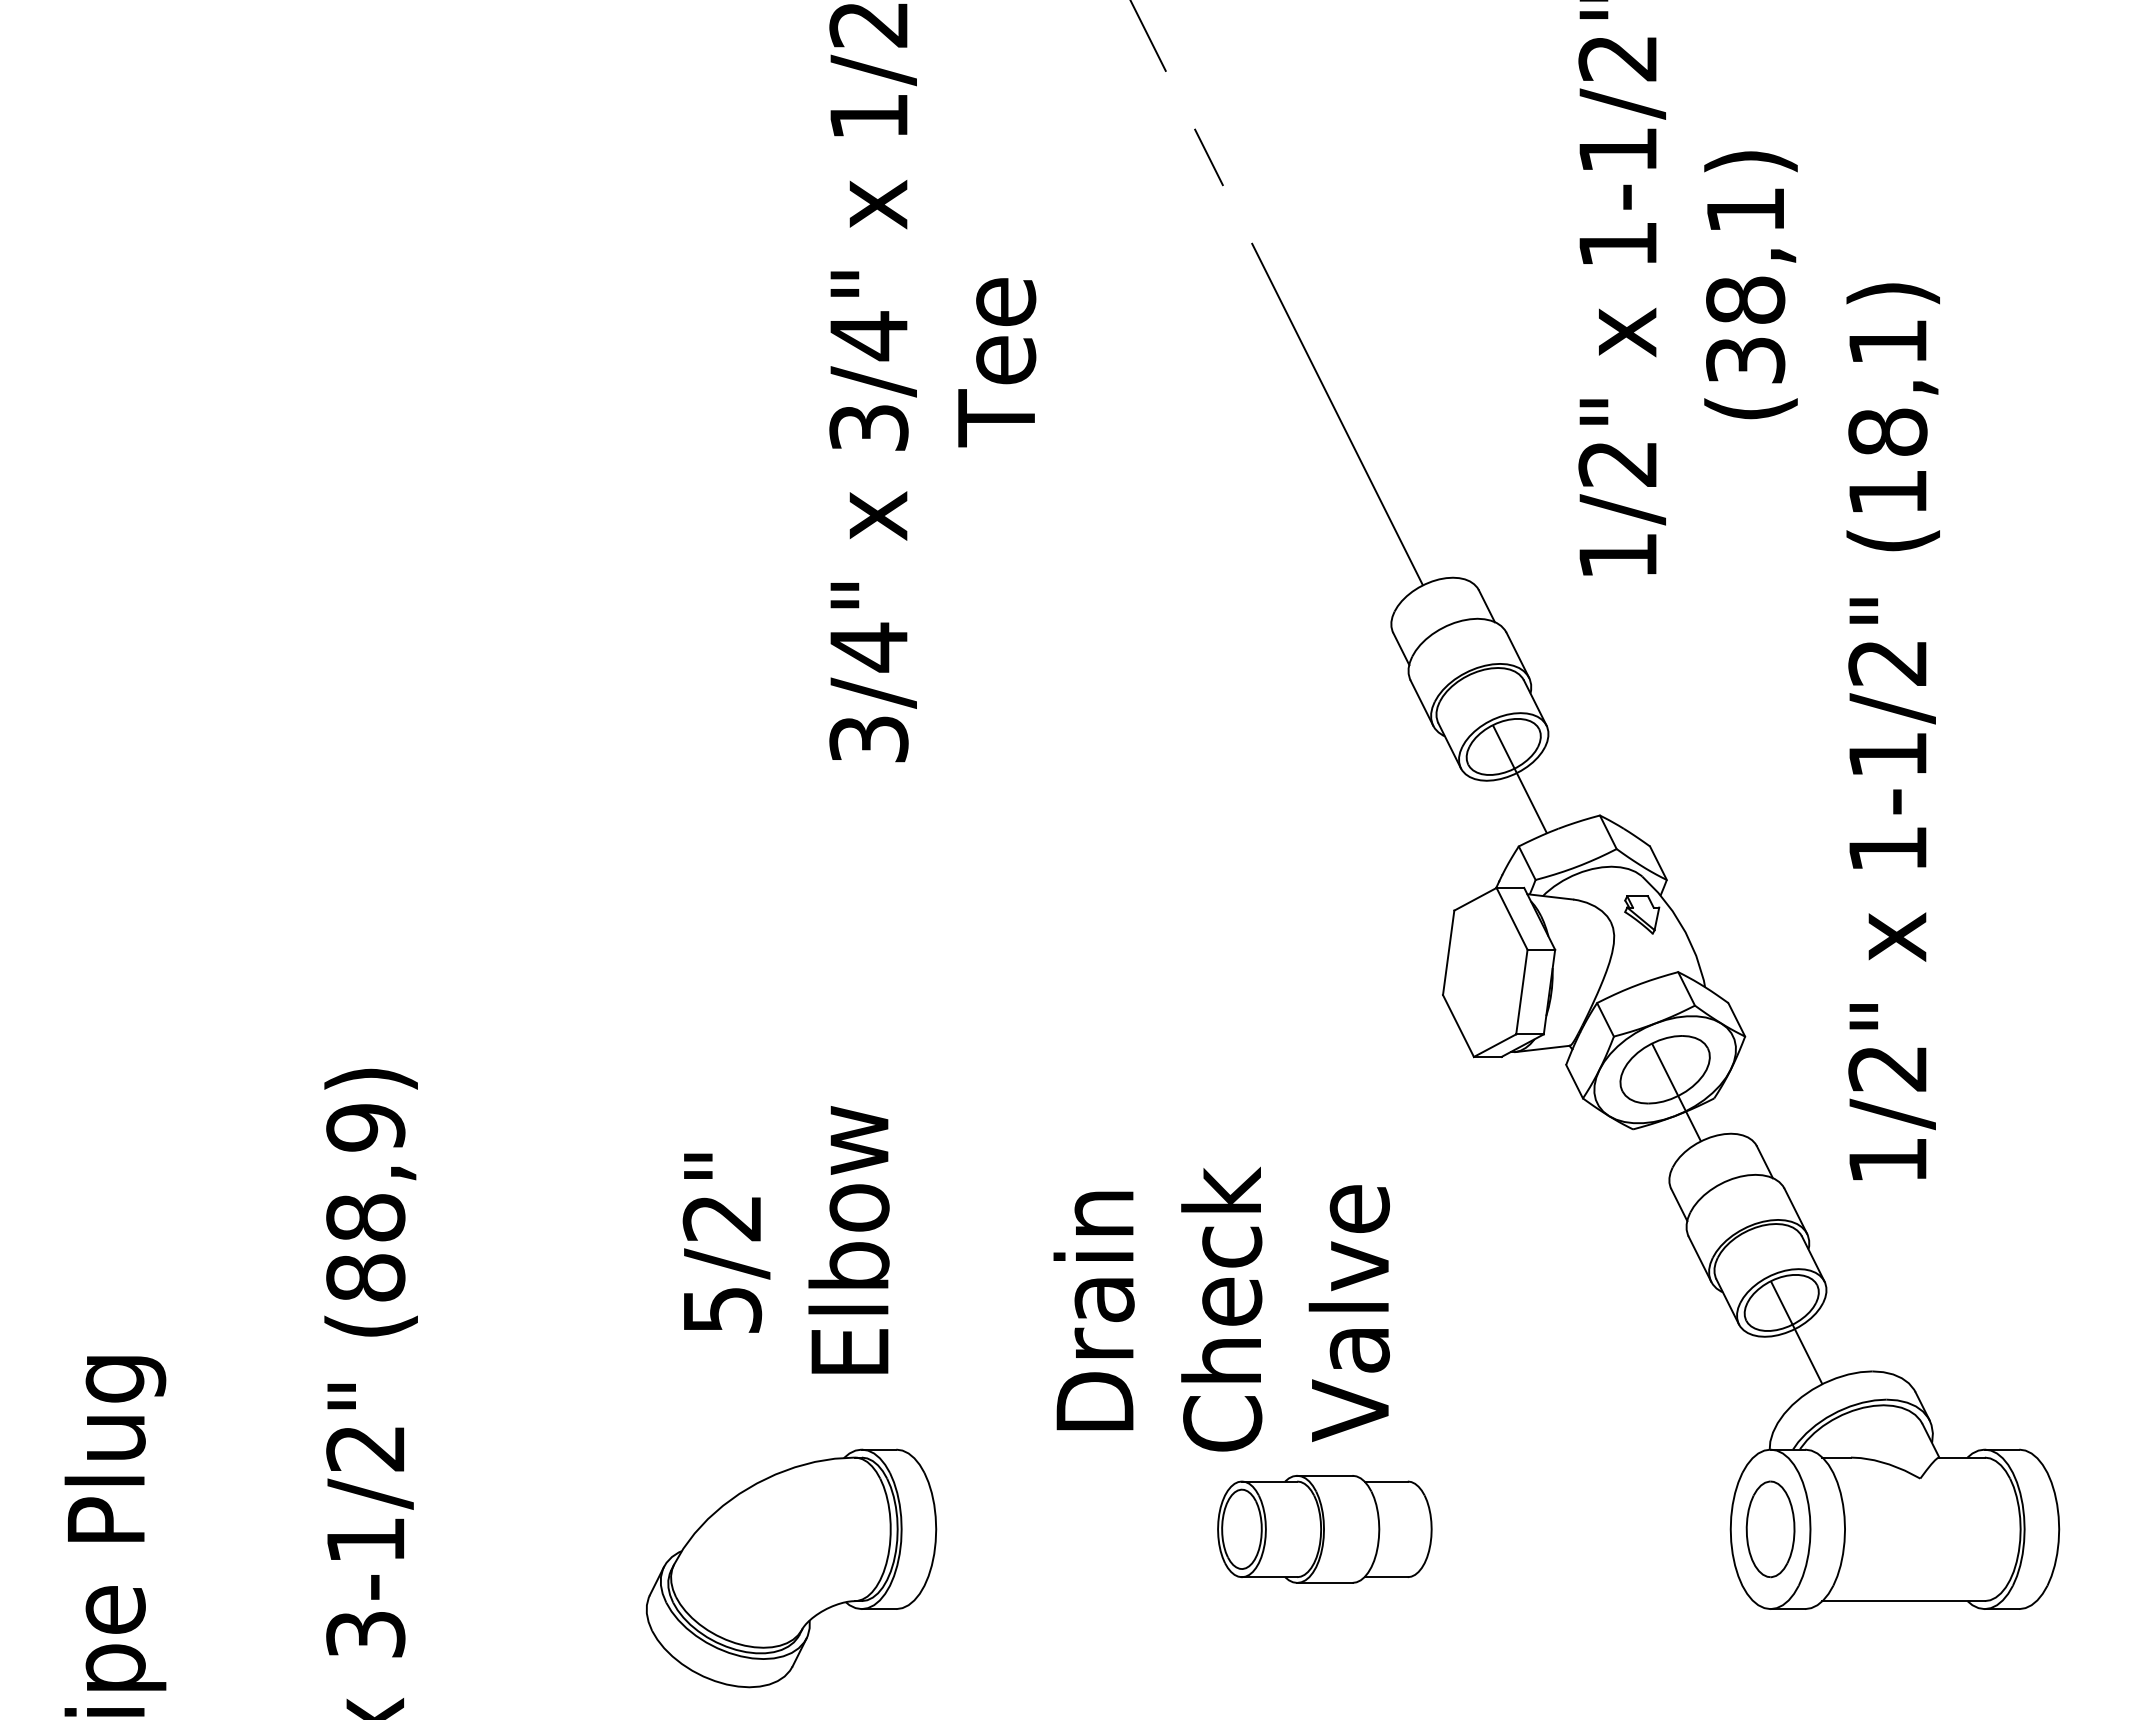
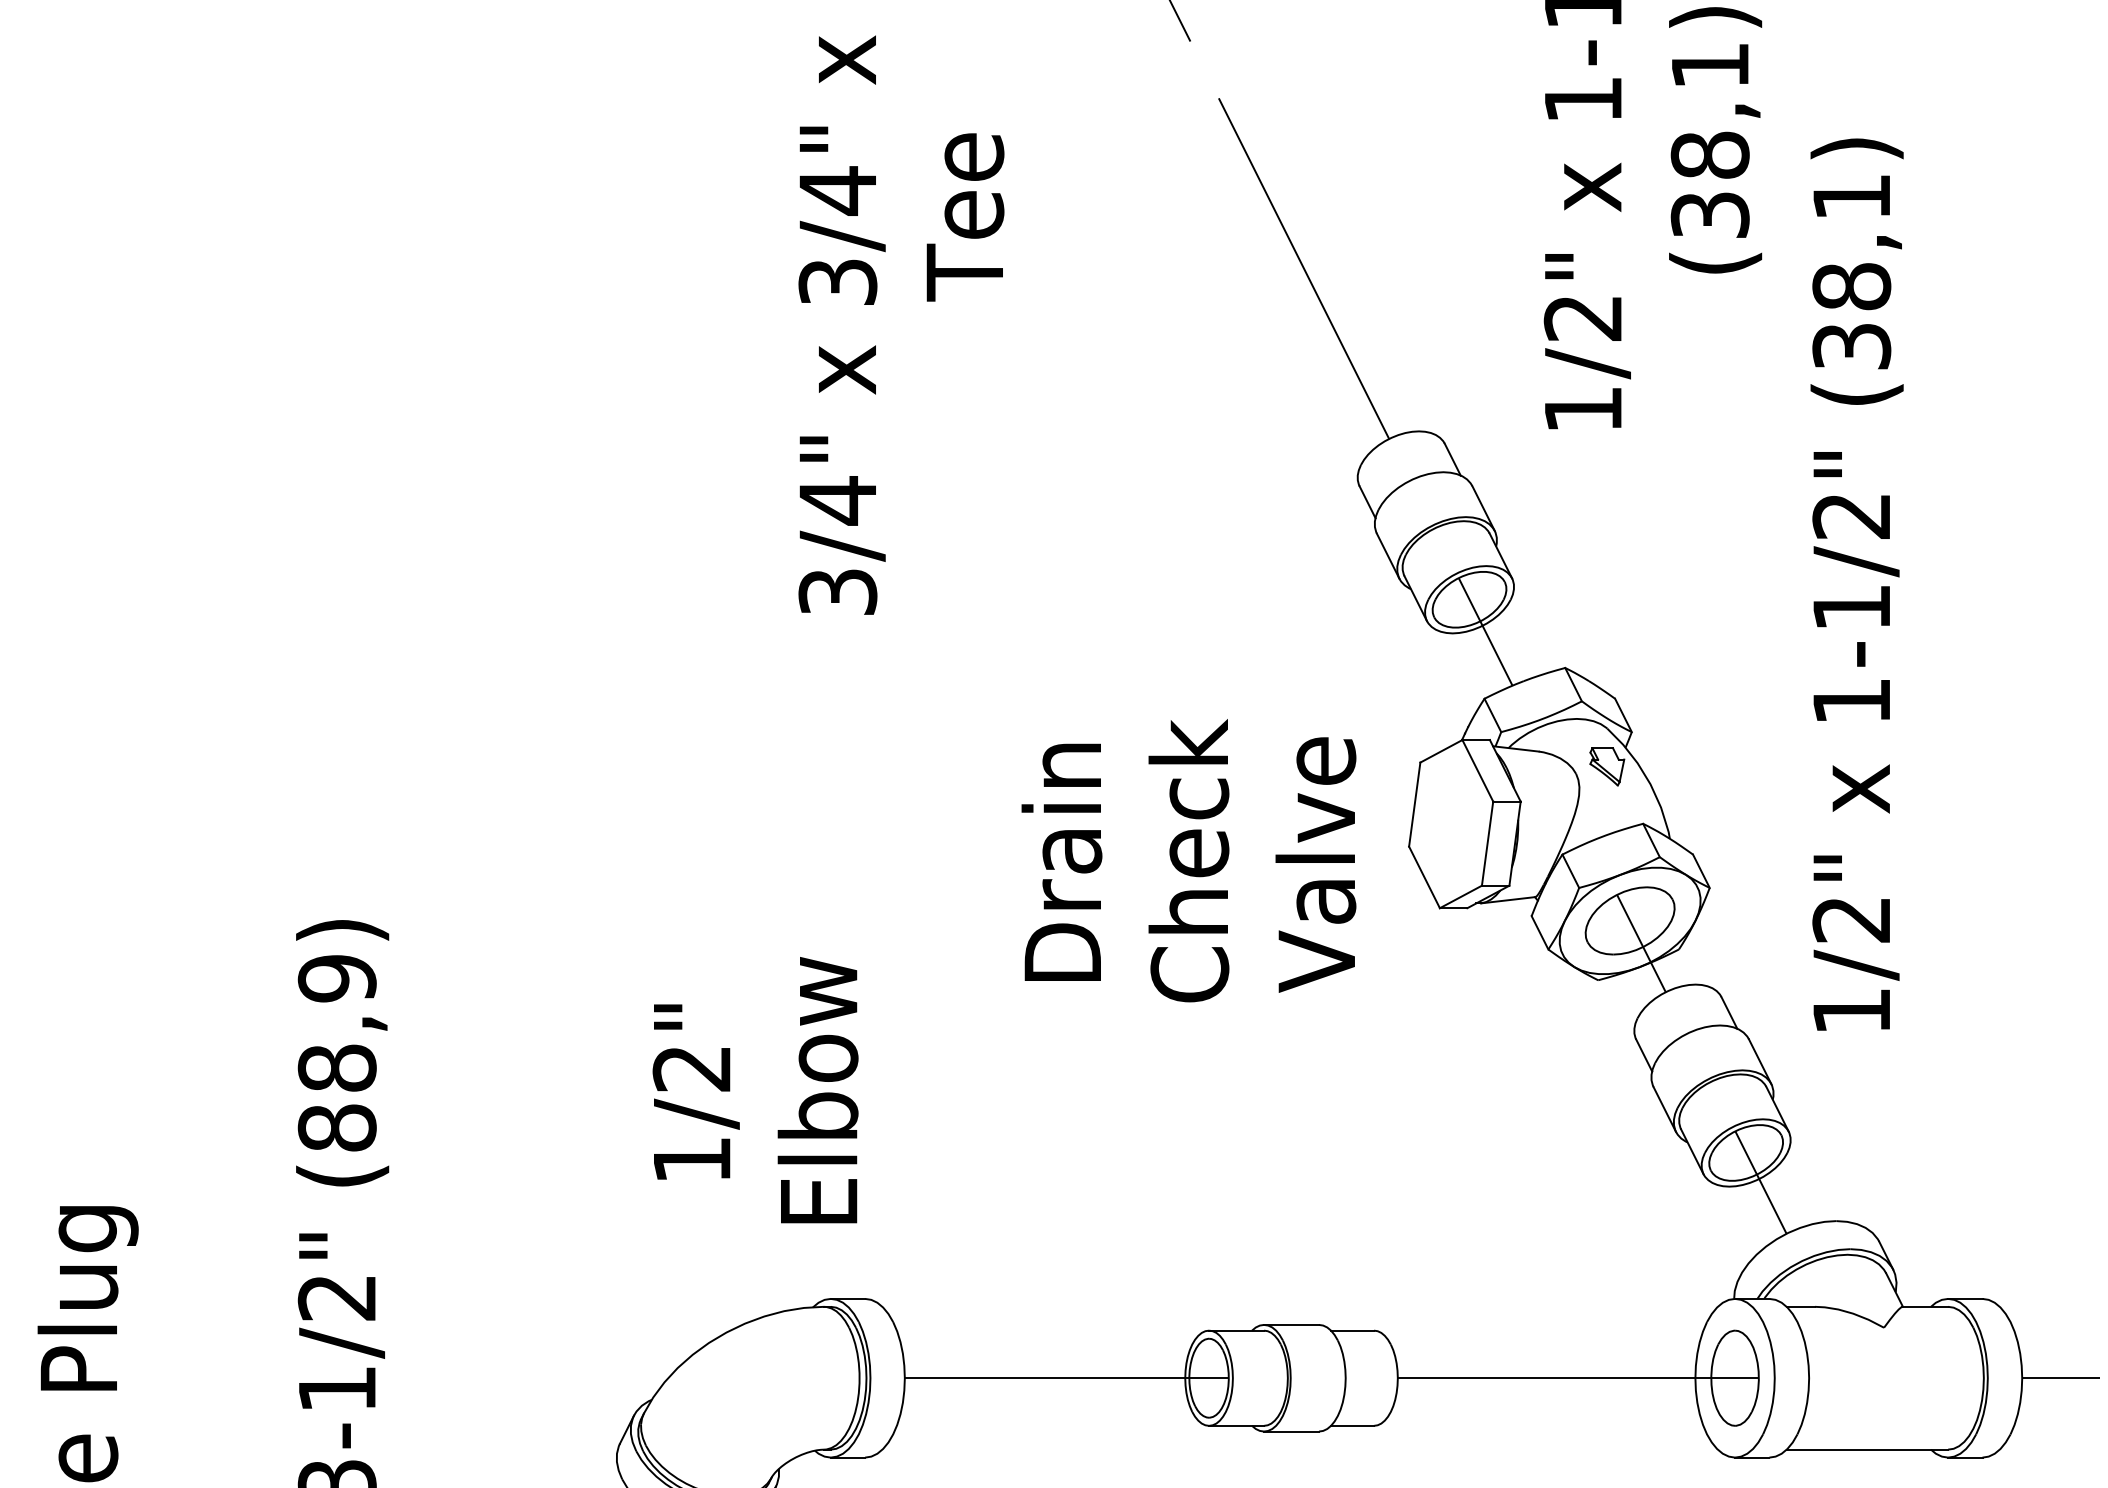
text: (1887, 492) -> (1851, 346), (18,1) -> (38,1)
text: (1221, 1308) -> (1188, 859), moved
text: (723, 1310) -> (693, 1160), 5/2" -> 1/2"
line: (1098, 1529) -> (1066, 1378), added
line: (1612, 1529) -> (1577, 1378), added
line: (2097, 1529) -> (2060, 1378), added

